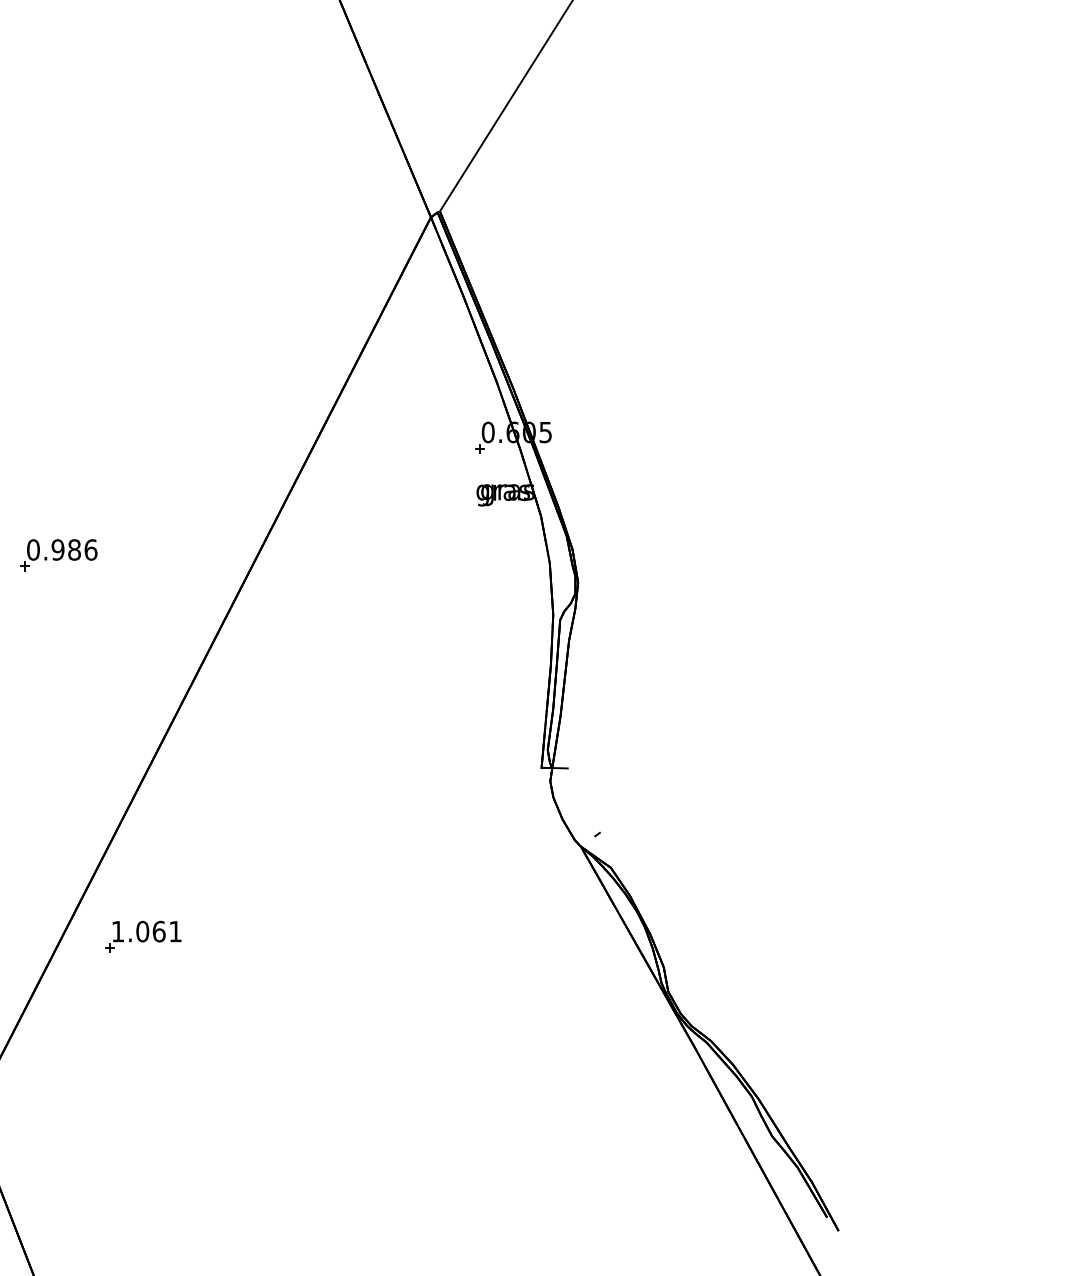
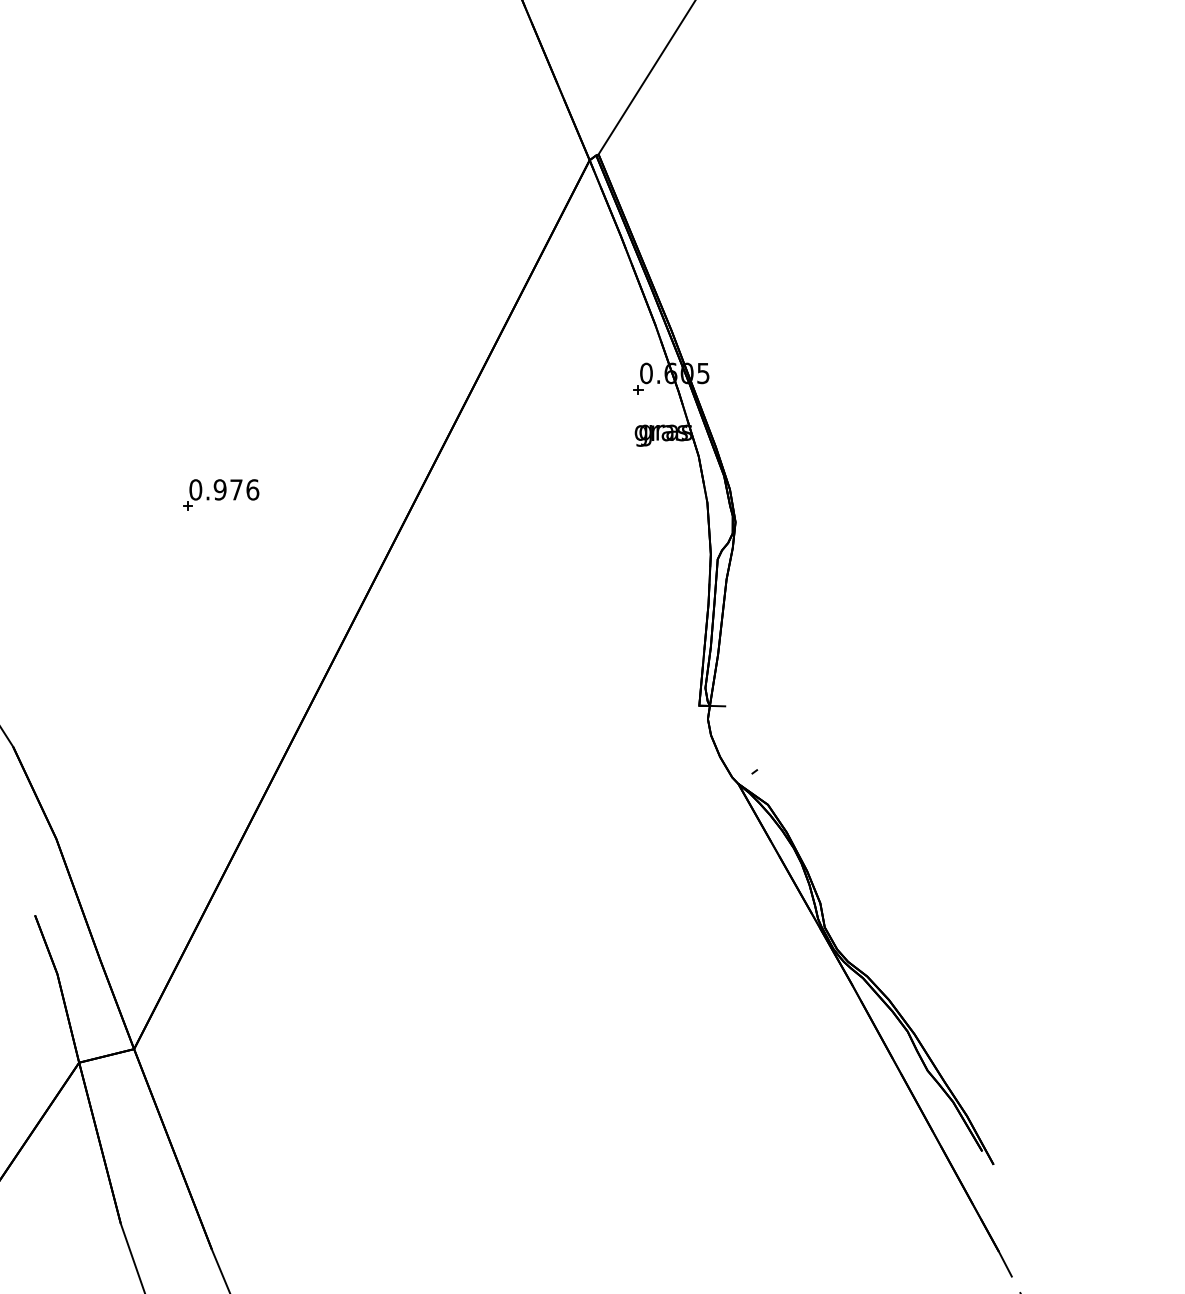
text: (74, 549) -> (236, 489), 0.986 -> 0.976
part: (143, 937) -> (304, 873), removed

